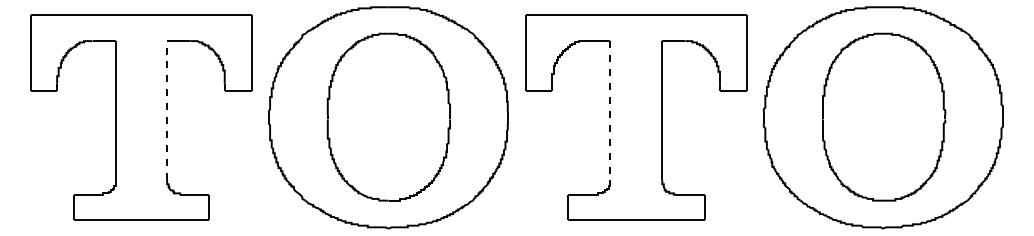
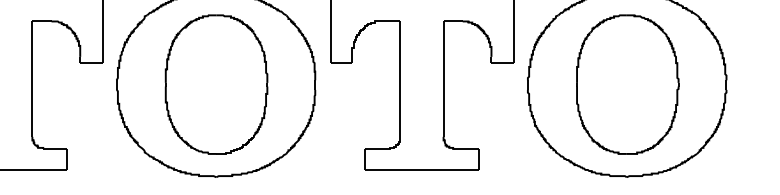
line: (167, 110) -> (32, 79), dashed -> solid
line: (610, 111) -> (400, 79), dashed -> solid

